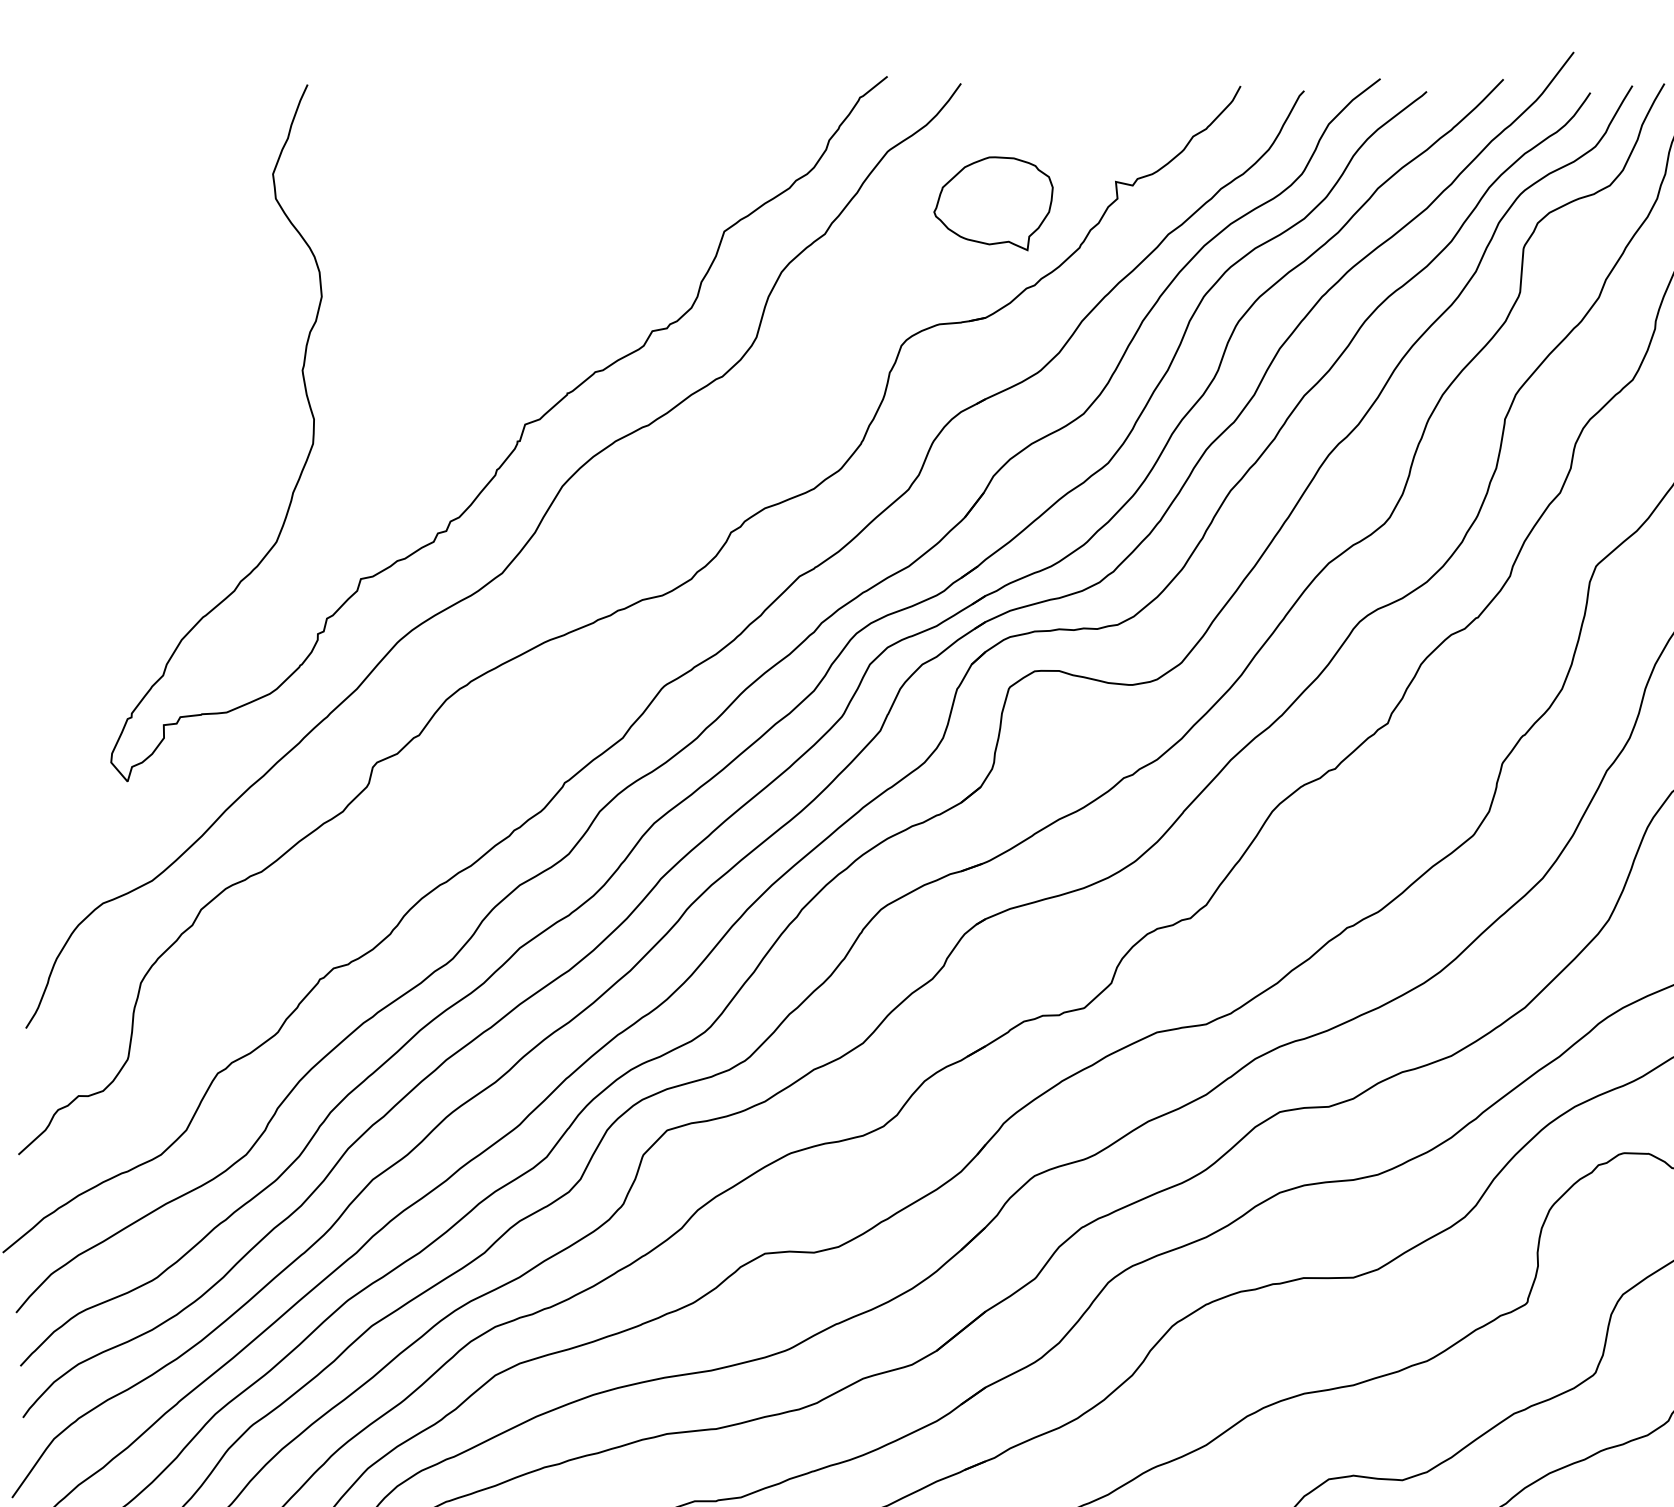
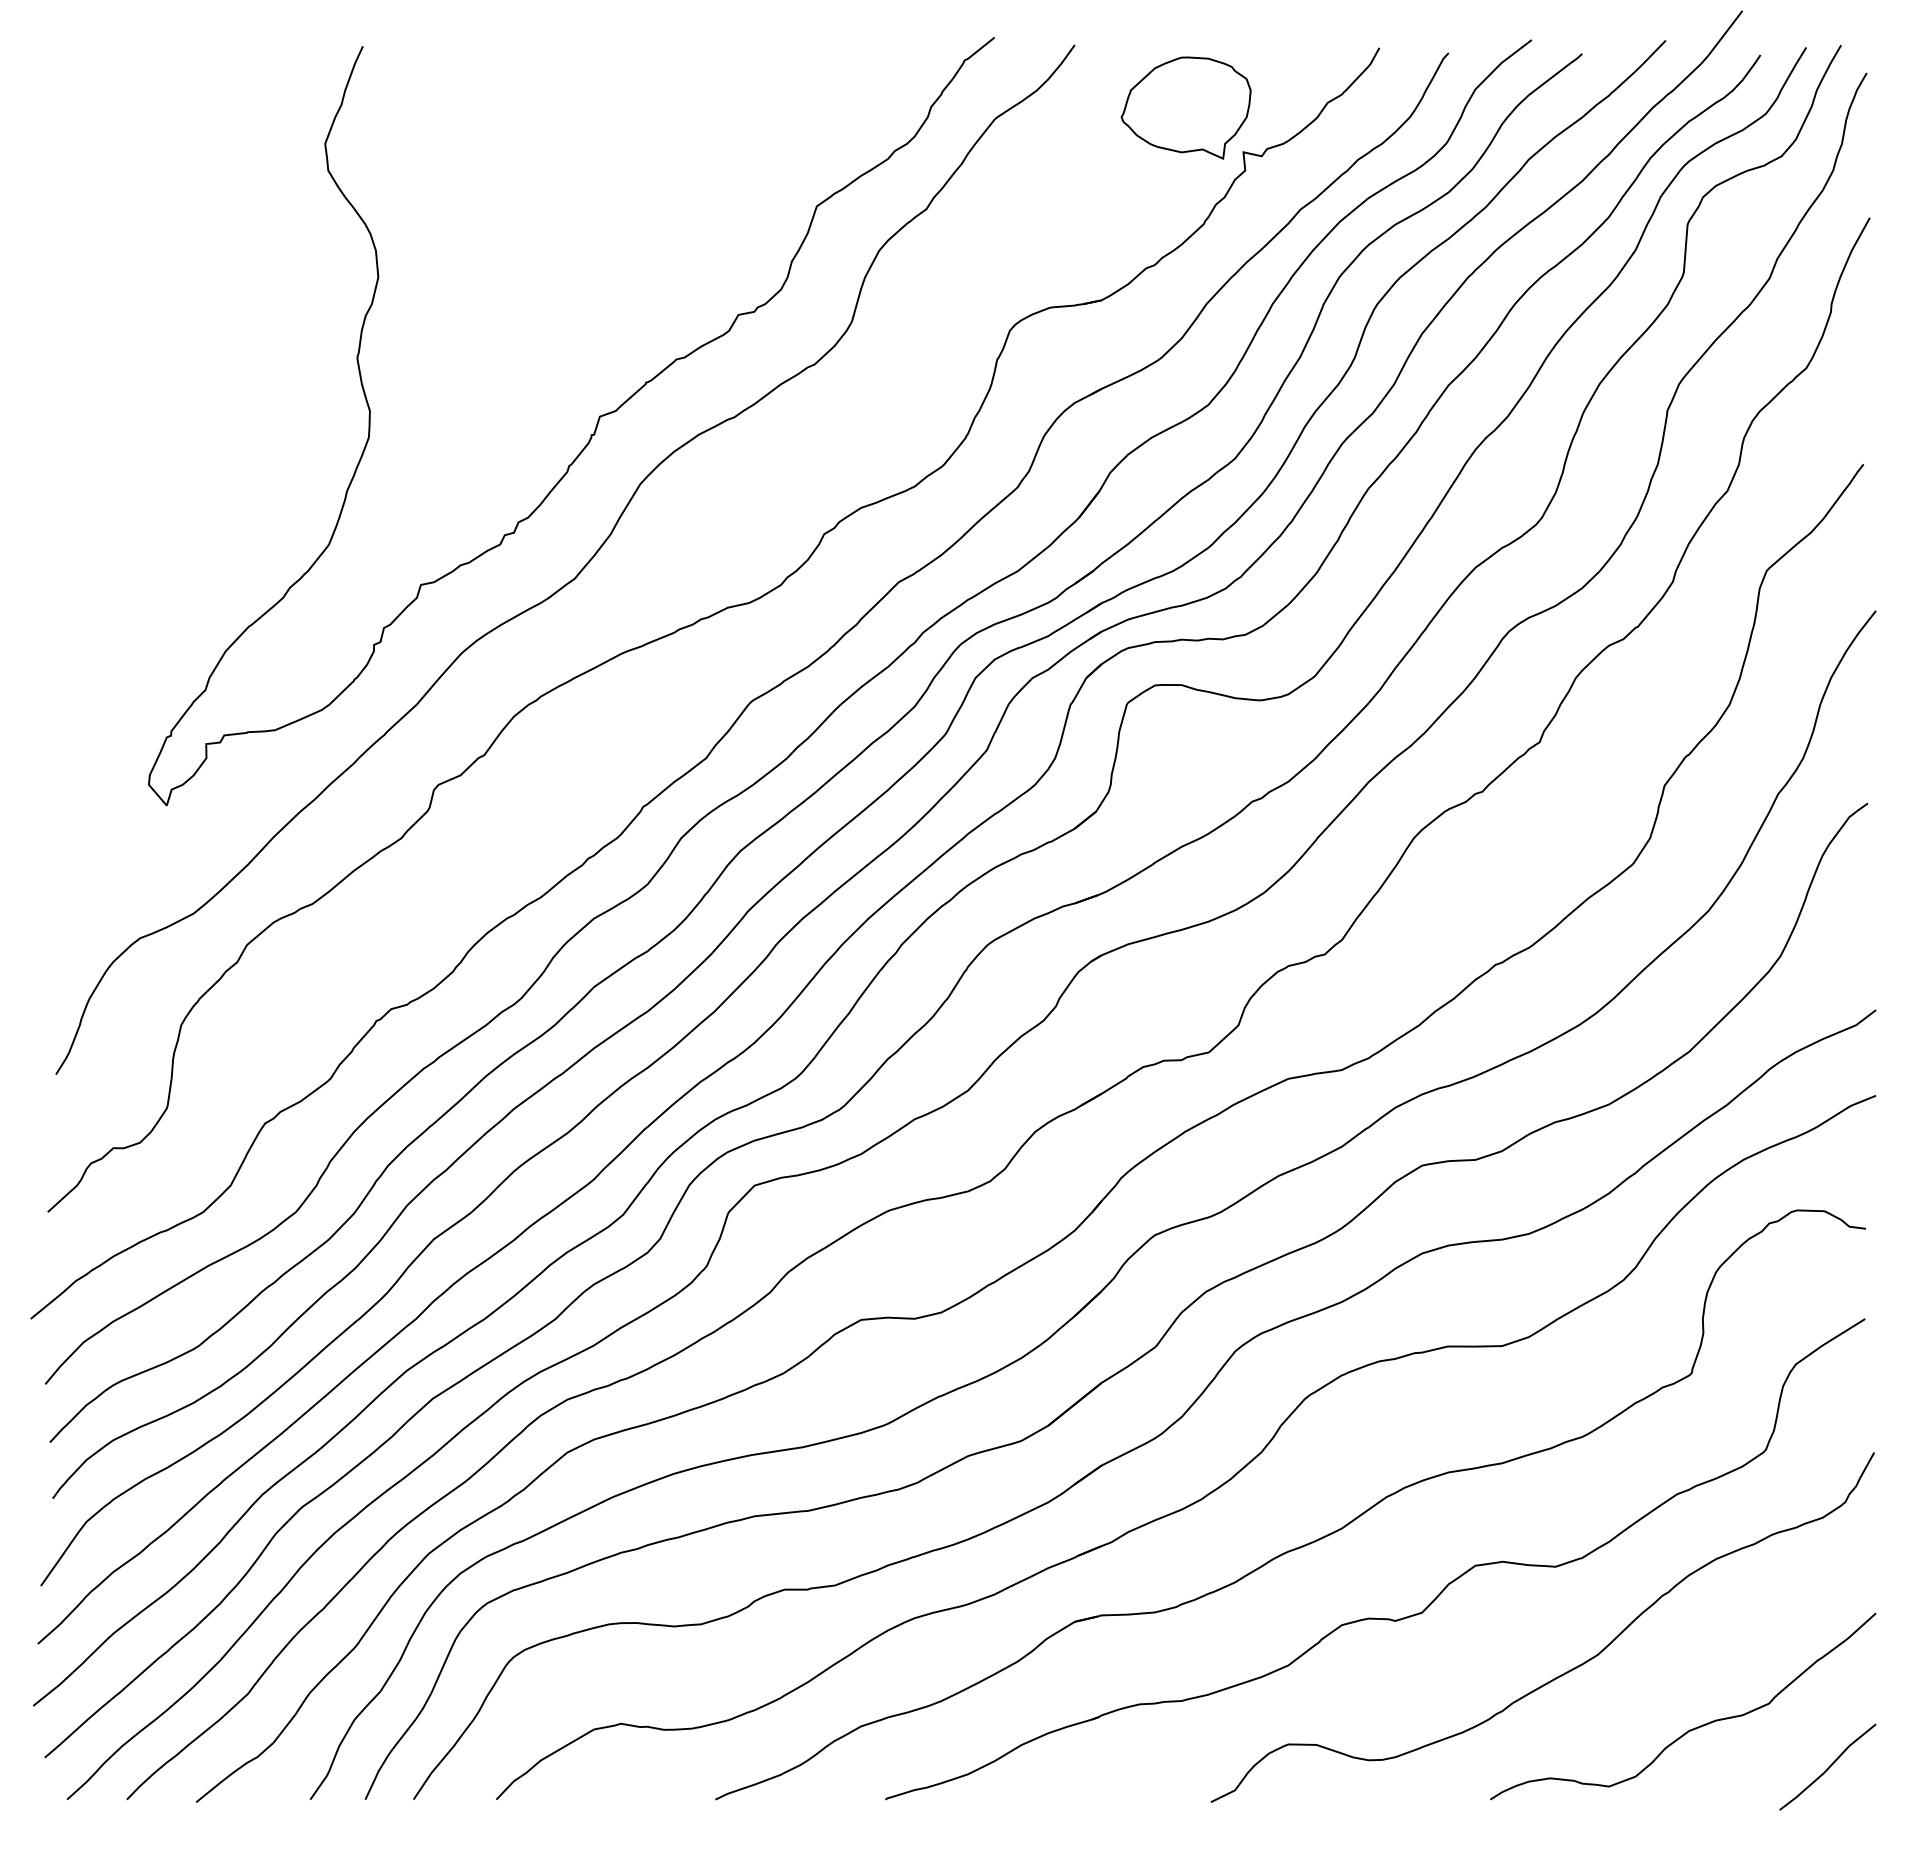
part: (992, 203) -> (1185, 107), moved

